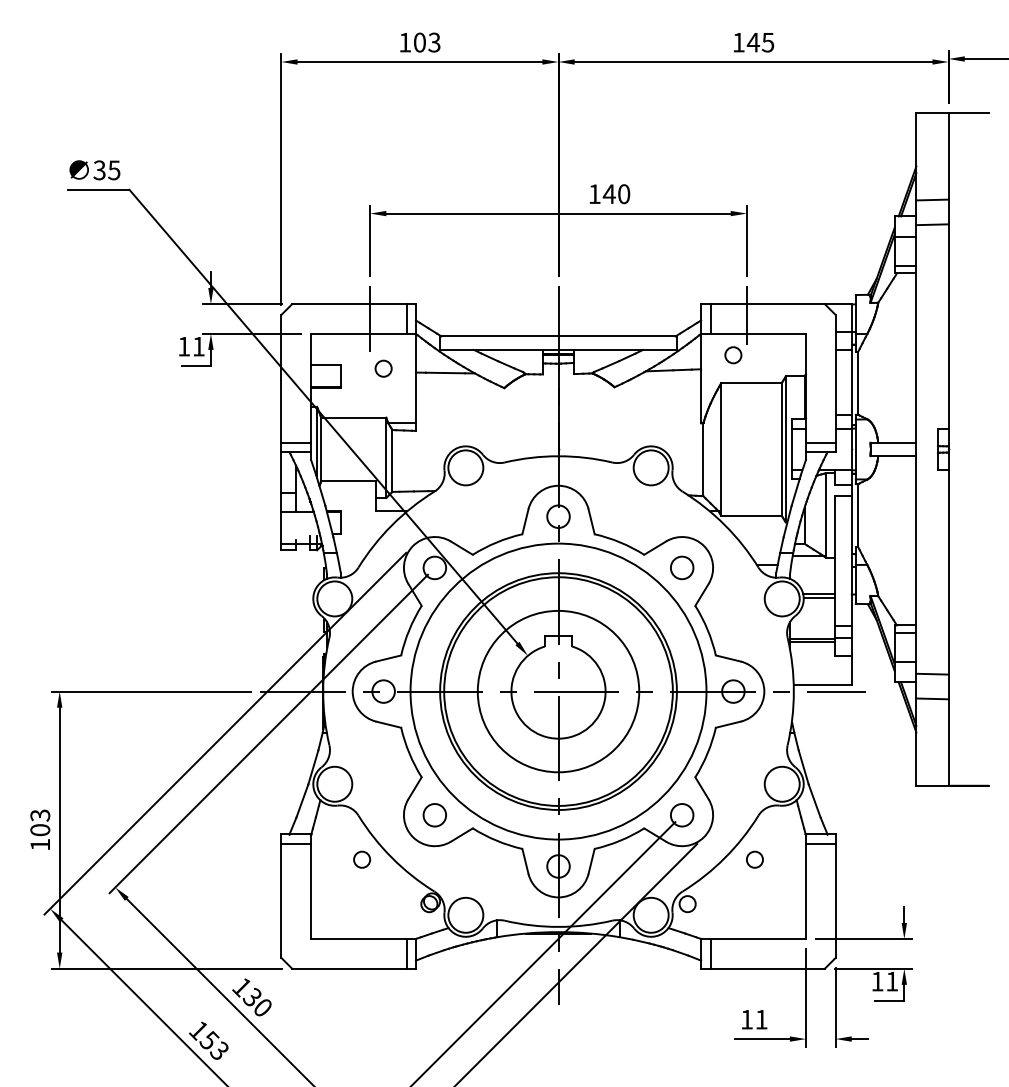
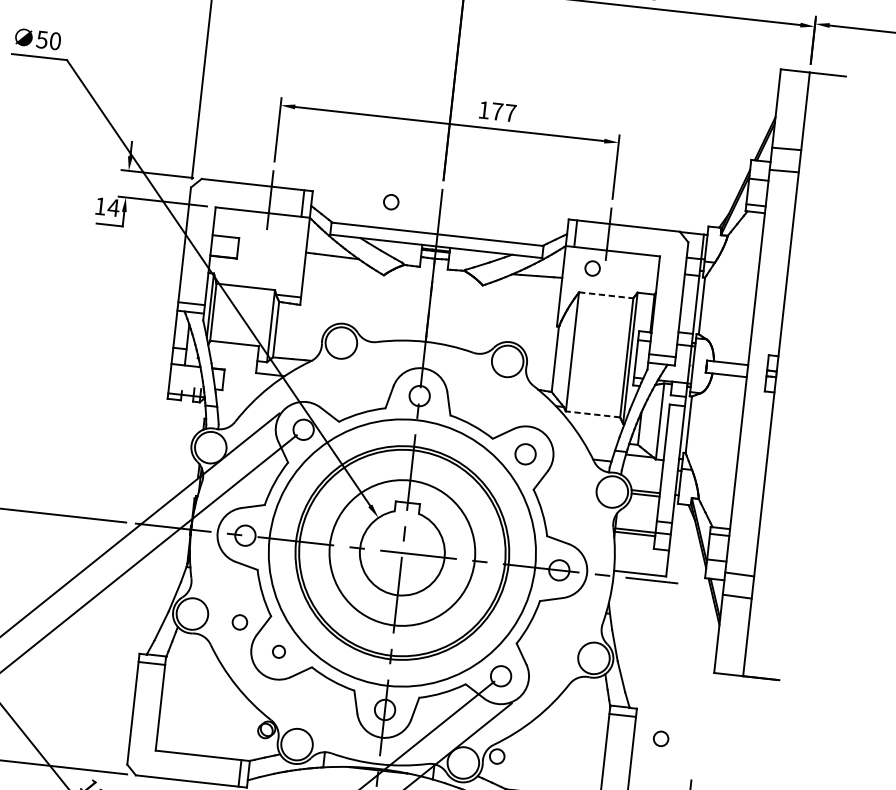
text: (107, 170) -> (49, 40), 35 -> 50
text: (616, 194) -> (503, 112), 140 -> 177
text: (198, 346) -> (113, 207), 11 -> 14
circle: (383, 368) -> (391, 201), moved
line: (752, 383) -> (606, 295), solid -> dashed
line: (751, 515) -> (593, 414), solid -> dashed
circle: (434, 815) -> (278, 651), size x0.6
circle: (362, 859) -> (240, 622), moved
circle: (754, 859) -> (660, 738), moved

